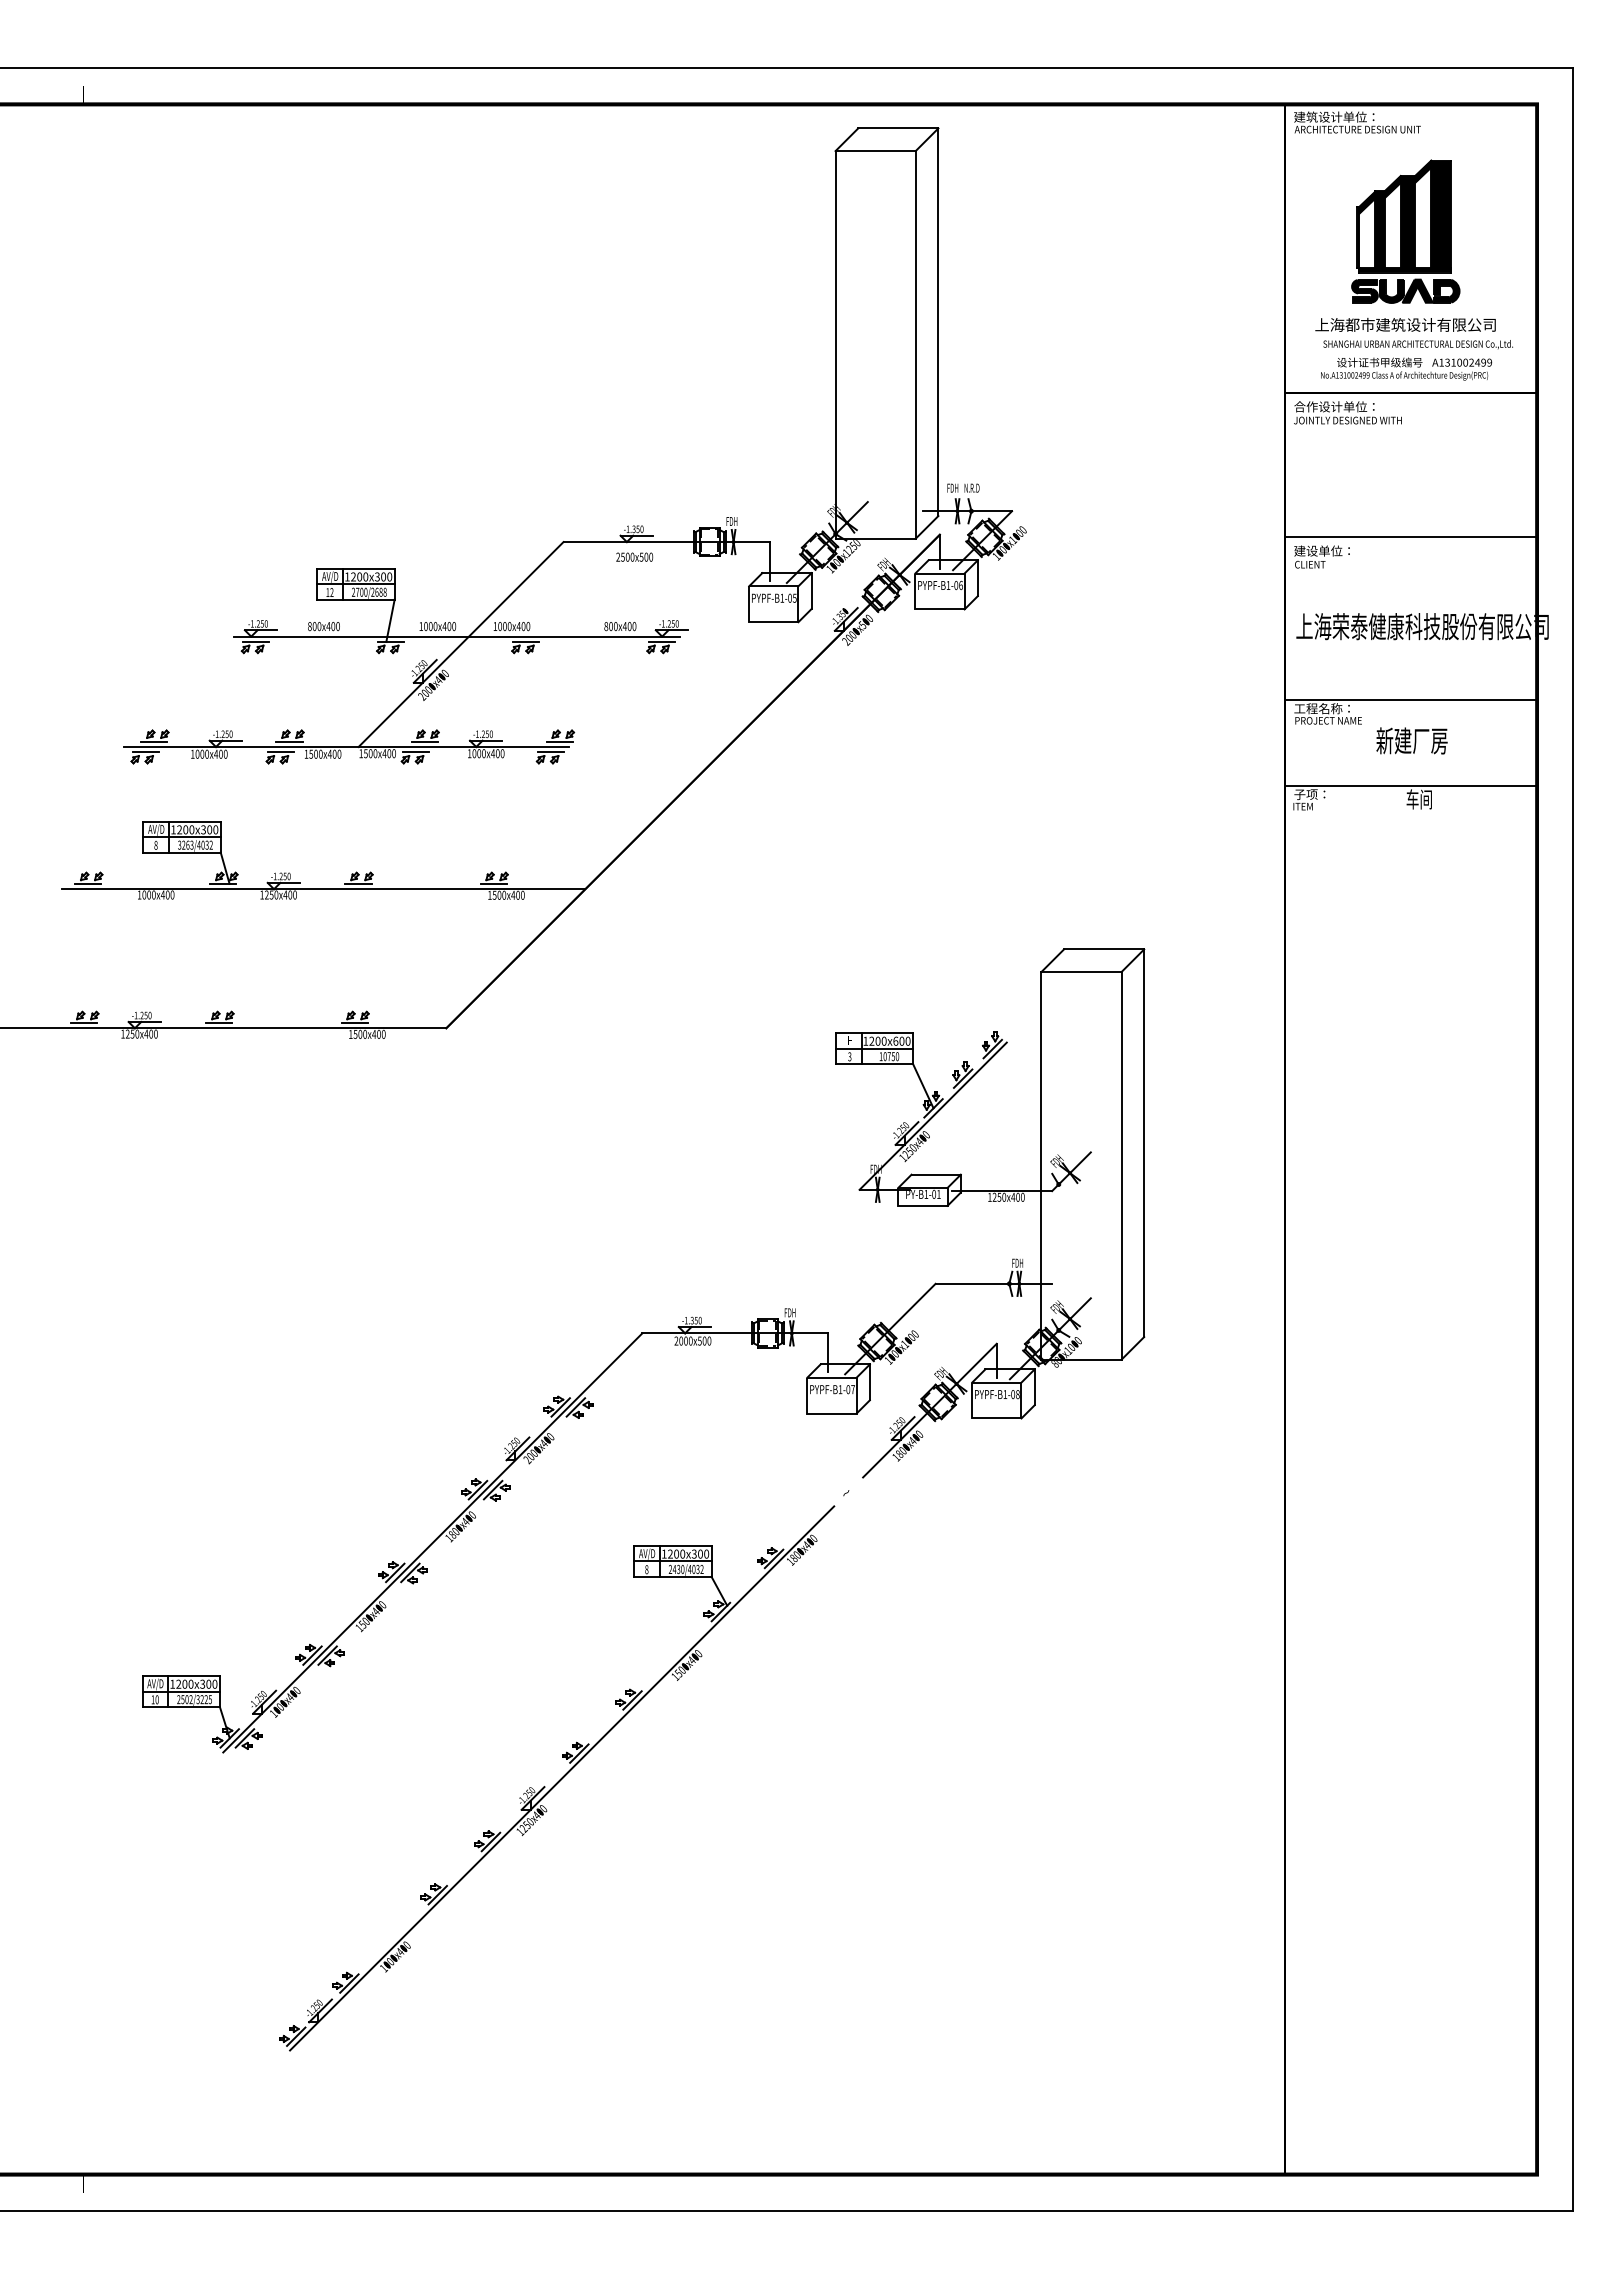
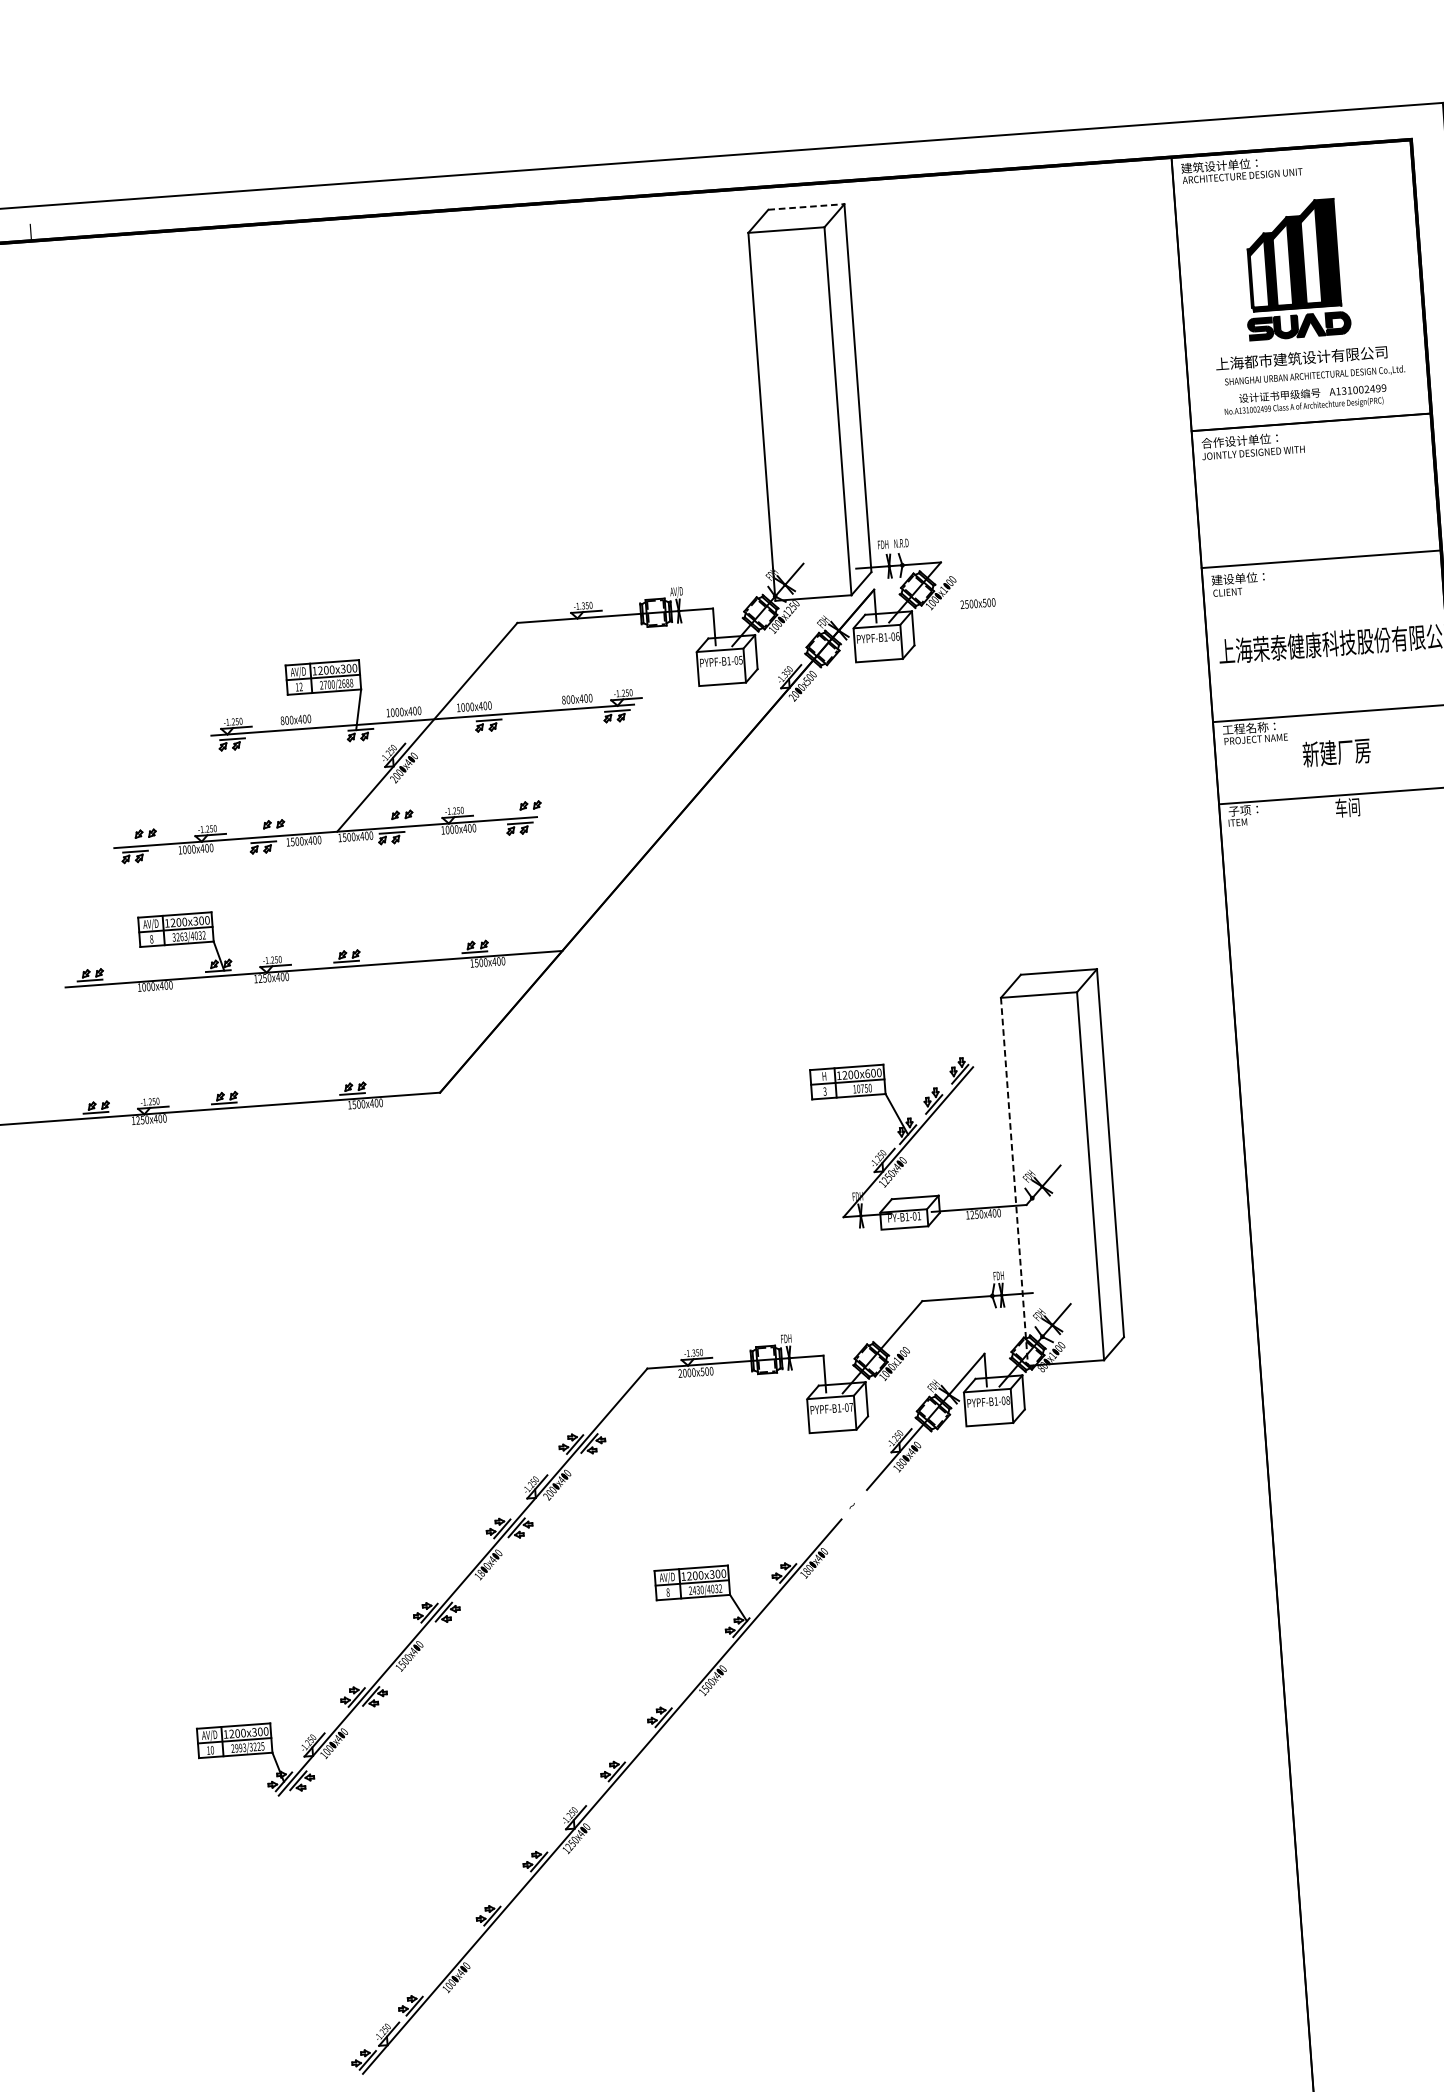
line: (898, 128) -> (806, 207), solid -> dashed
text: (732, 521) -> (676, 591), FDH -> AV/D
text: (634, 556) -> (977, 602), moved
line: (154, 741) -> (143, 840), removed
line: (289, 741) -> (271, 831), removed
line: (424, 741) -> (399, 821), removed
line: (559, 741) -> (527, 812), removed
line: (1041, 1165) -> (1014, 1181), solid -> dashed
text: (186, 1699) -> (240, 1747), 2502/3225 -> 2993/3225

